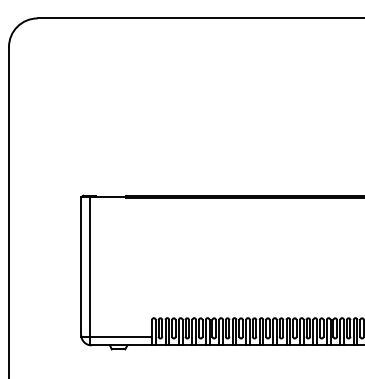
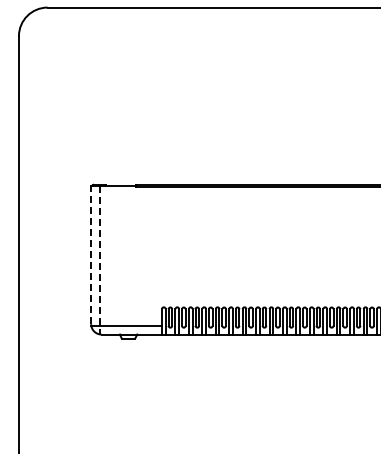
line: (81, 266) -> (91, 255), solid -> dashed
line: (89, 271) -> (99, 260), solid -> dashed

